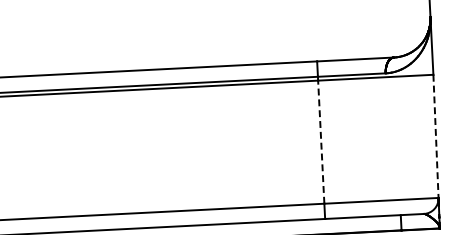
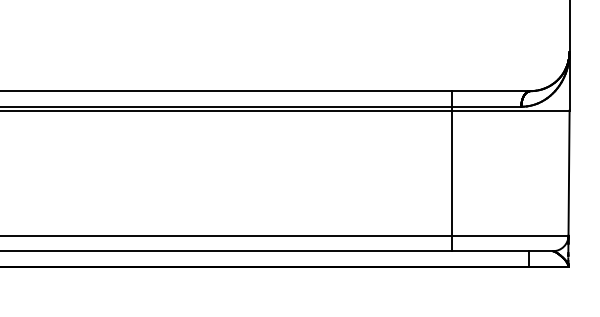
line: (436, 136) -> (569, 173), dashed -> solid
line: (321, 142) -> (452, 173), dashed -> solid

